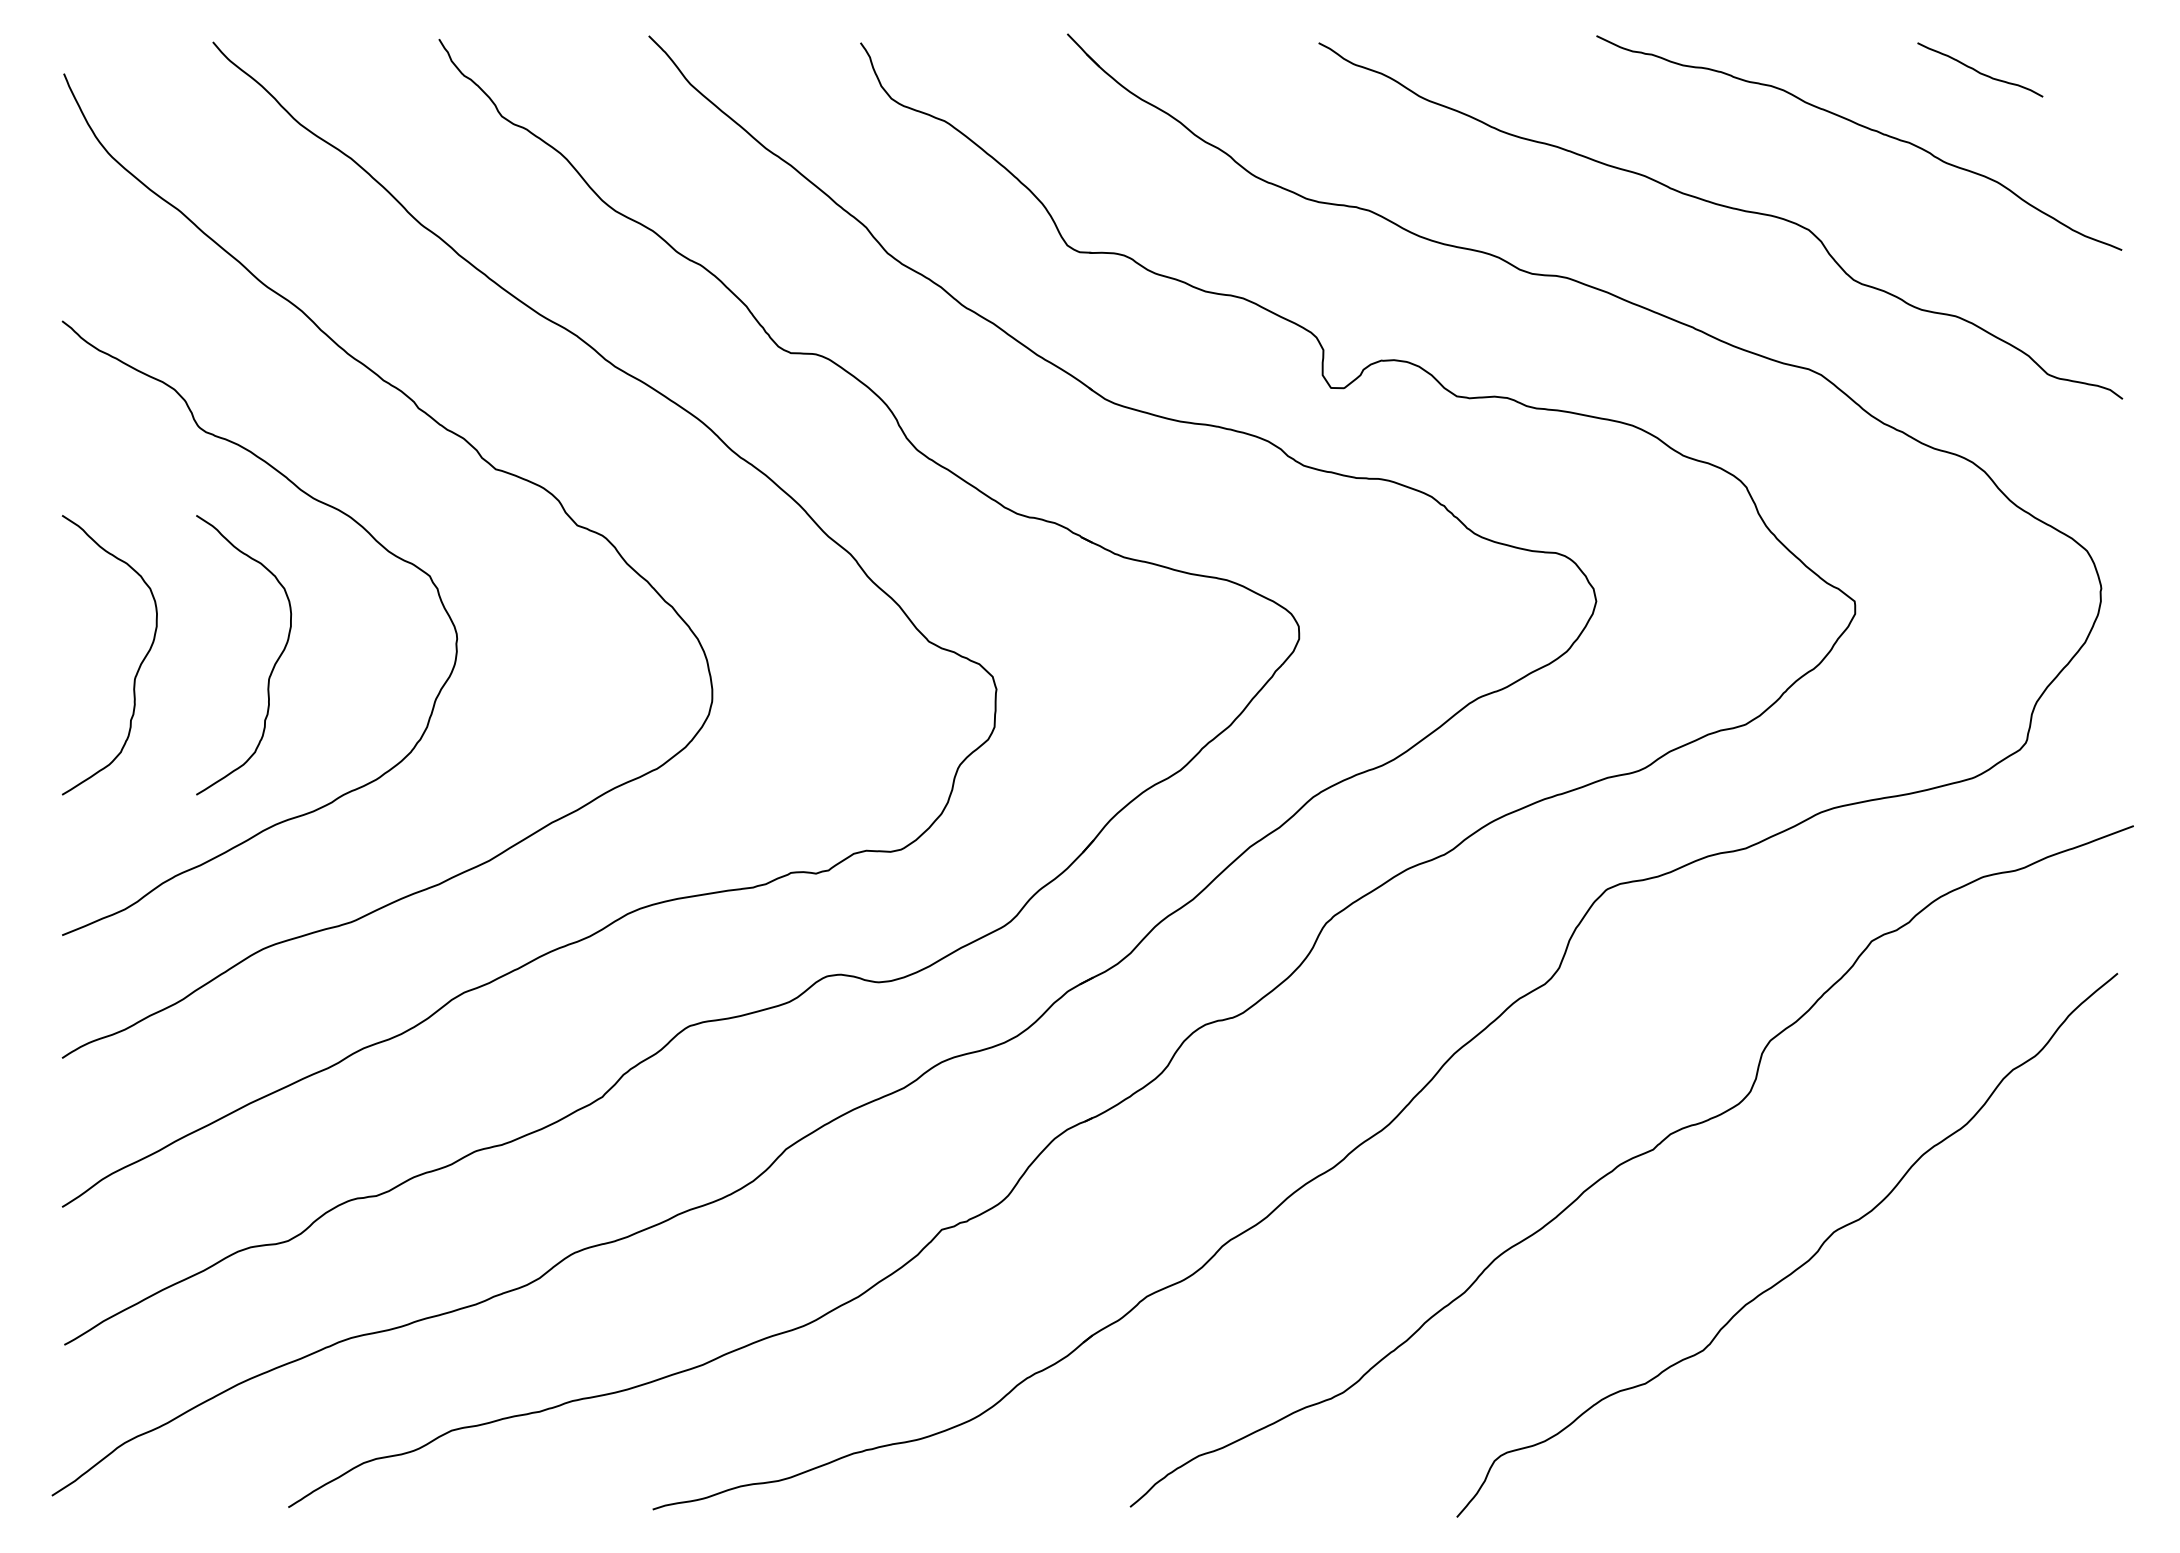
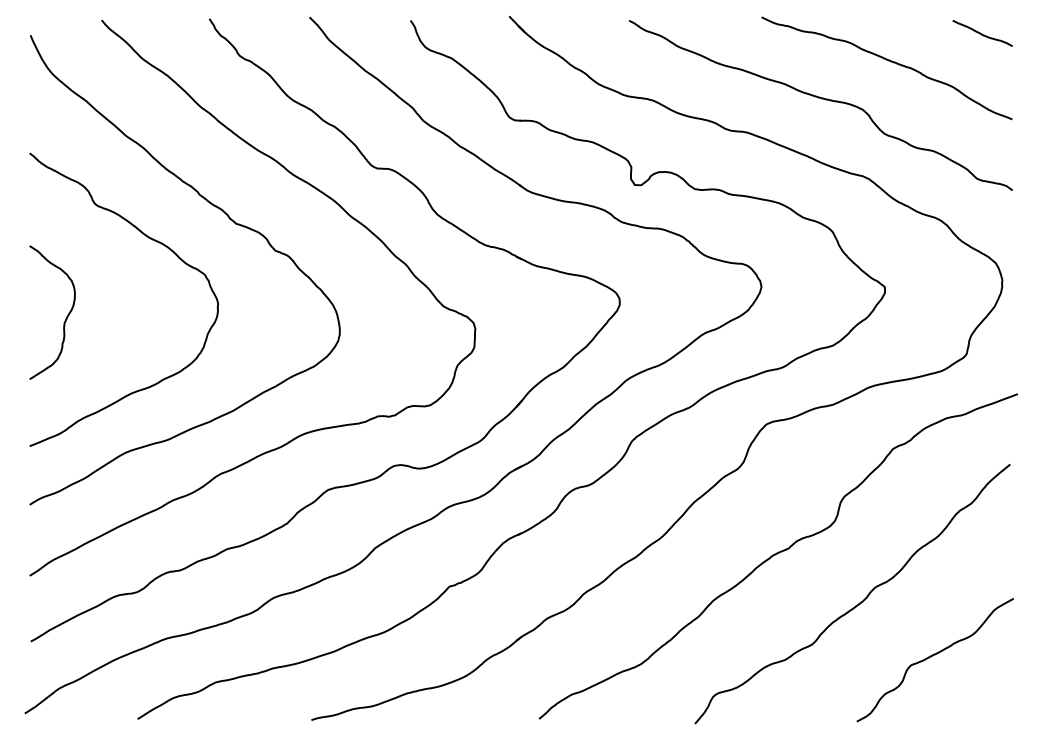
curve: (1979, 70) -> (982, 33), moved
curve: (271, 667) -> (129, 318), removed
curve: (1956, 1376) -> (933, 656), added

